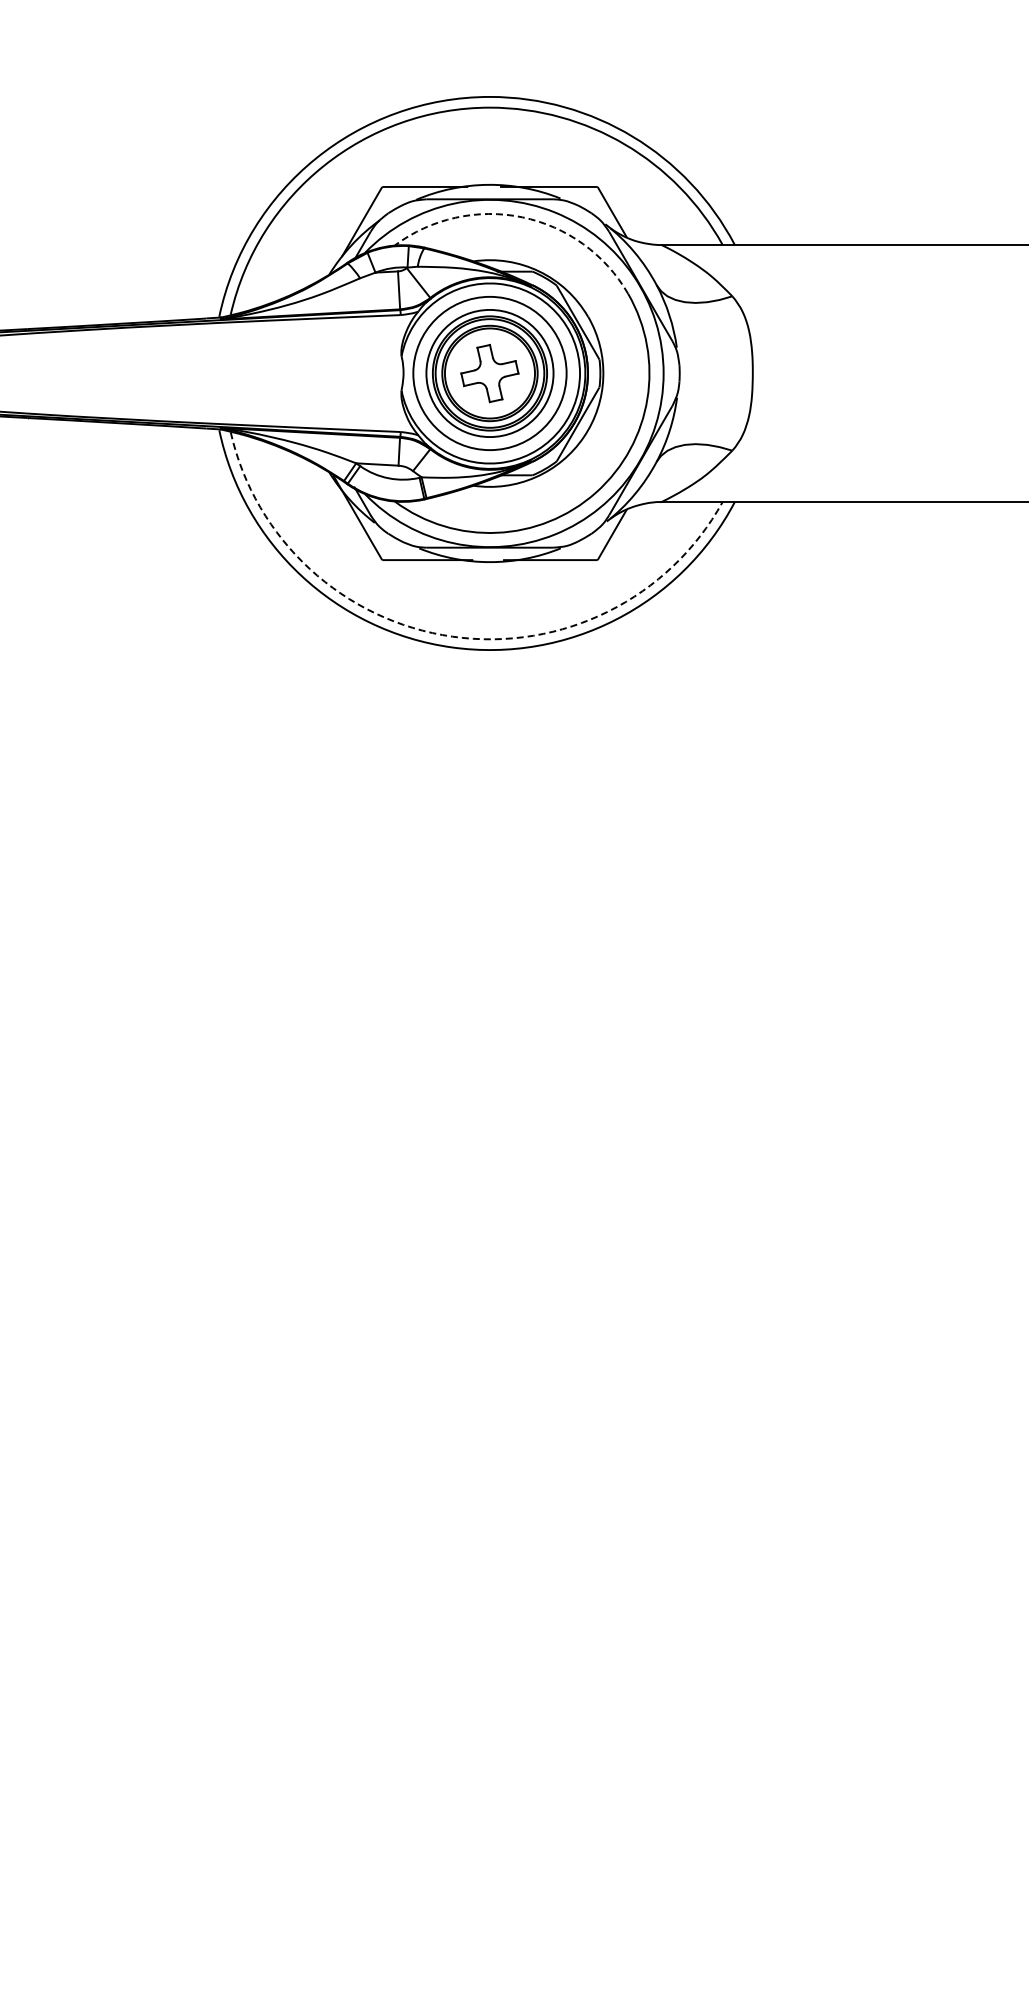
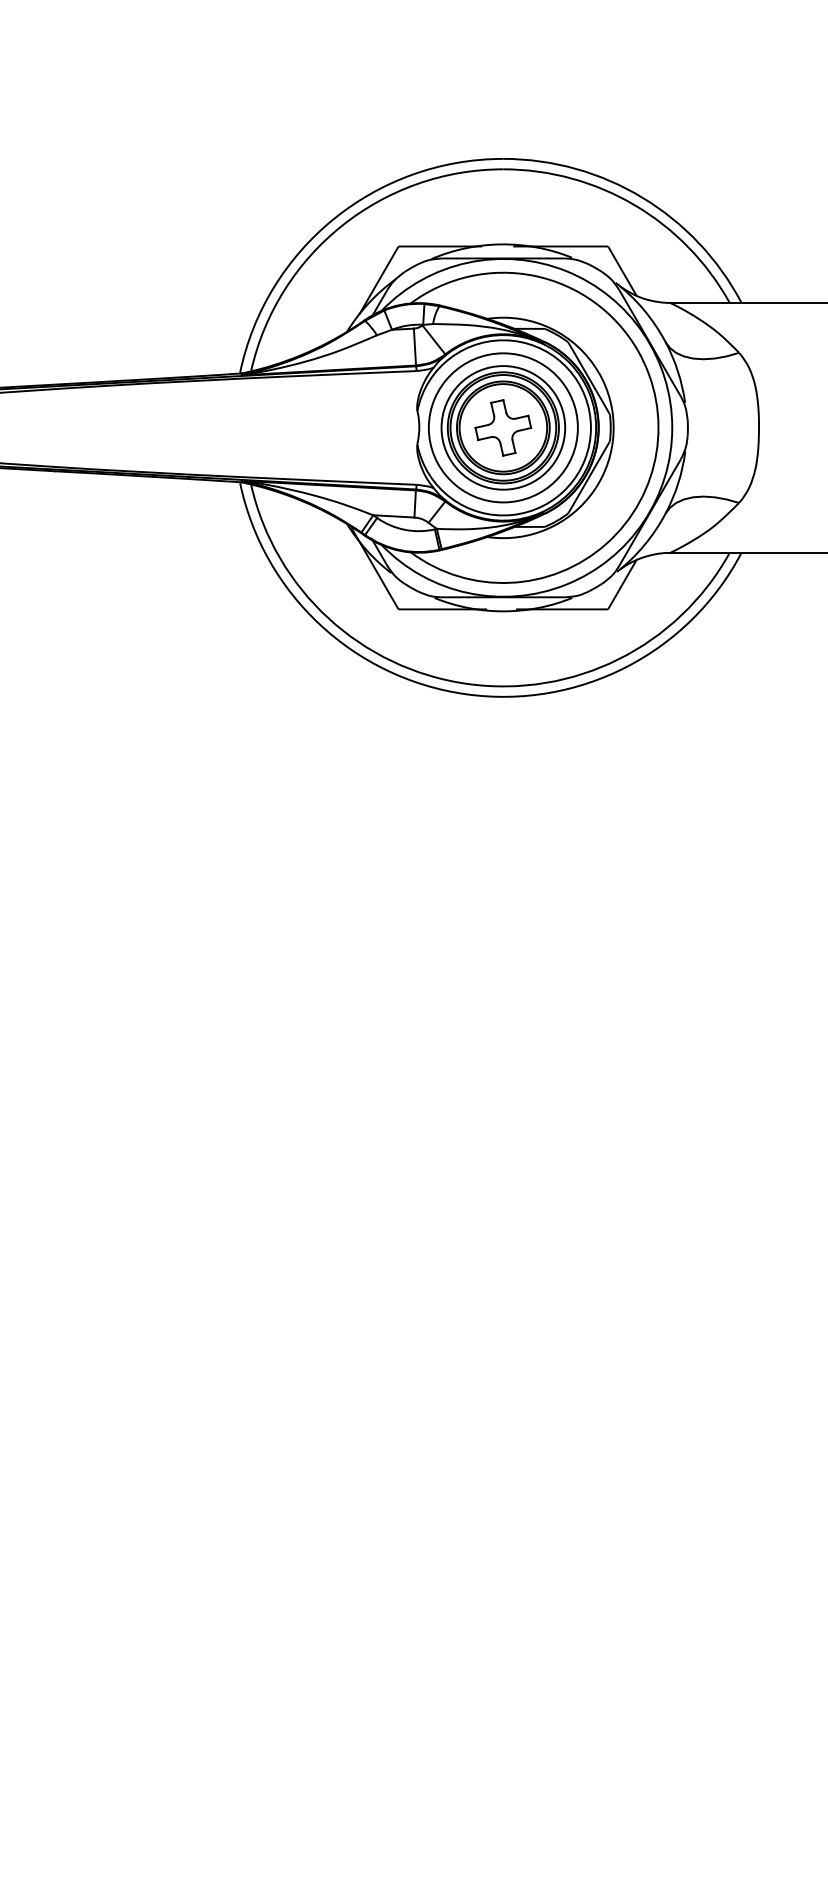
arc: (522, 217) -> (535, 276), dashed -> solid
arc: (452, 636) -> (466, 683), dashed -> solid

